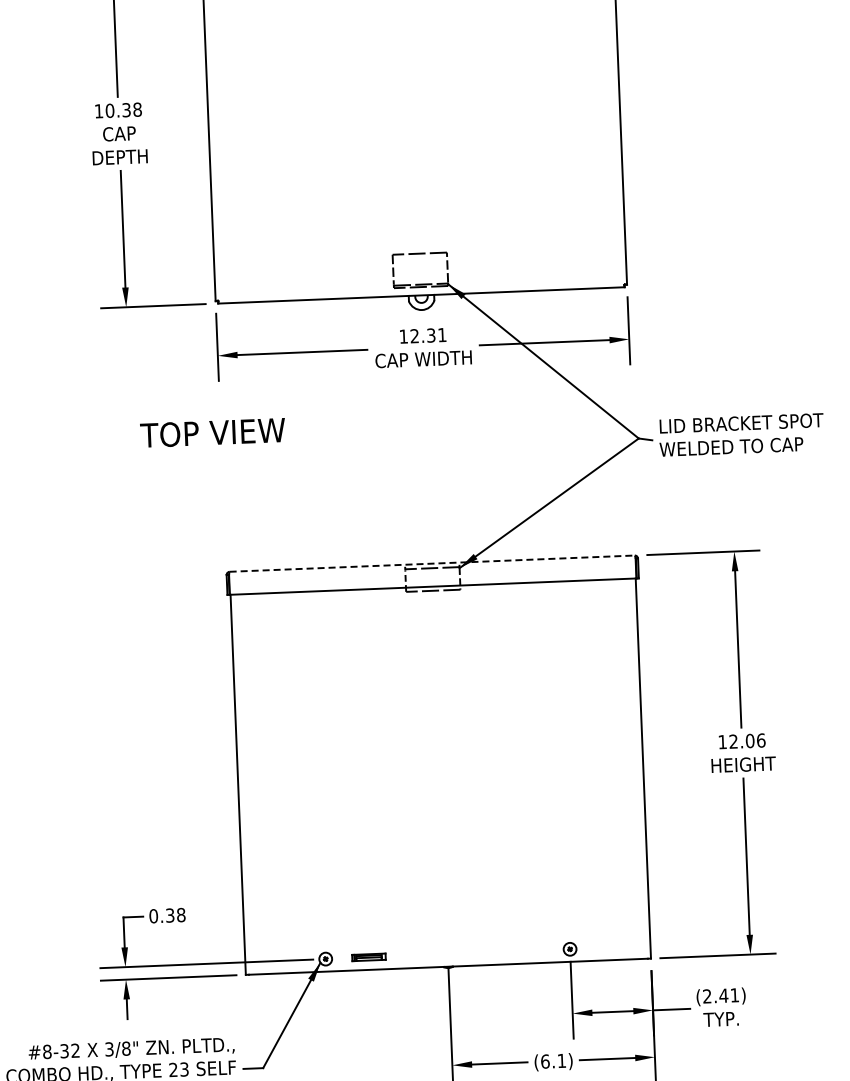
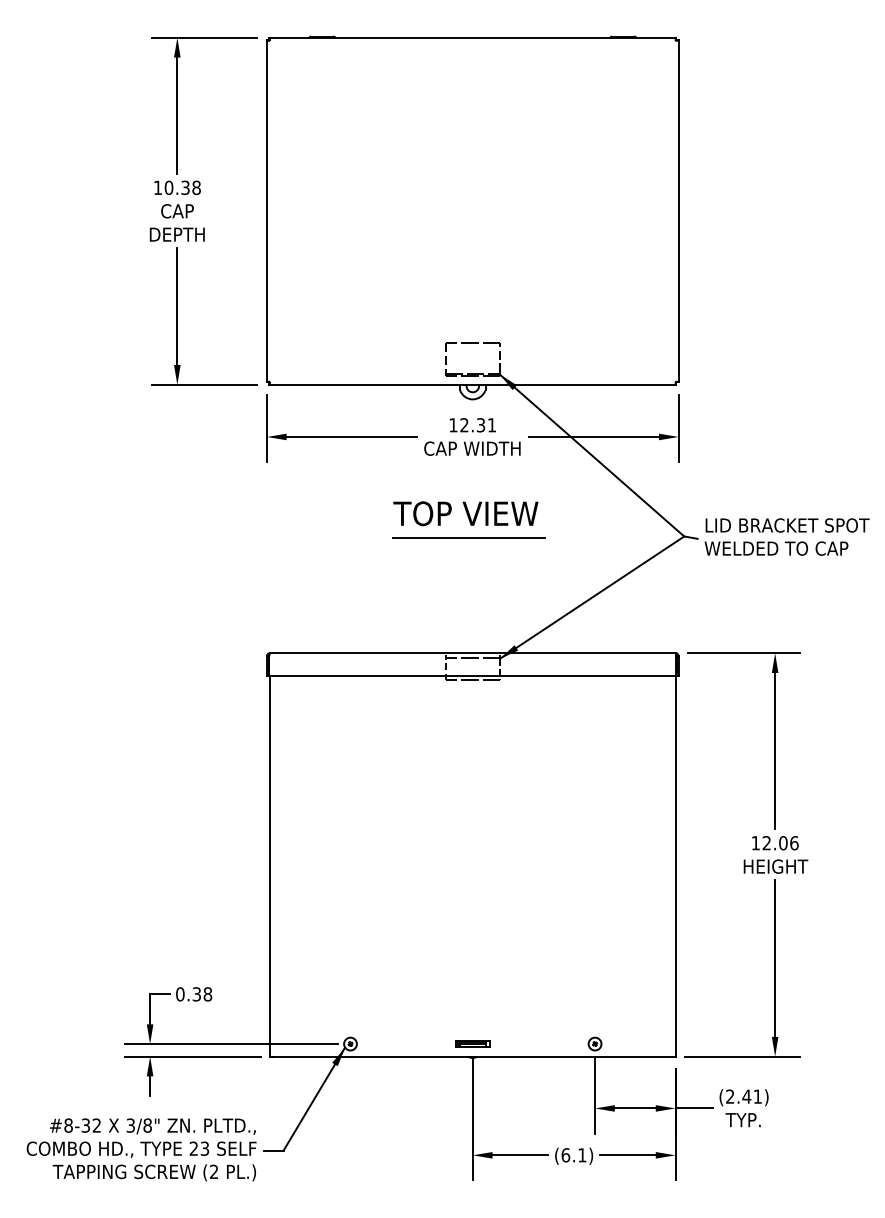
text: (212, 432) -> (465, 513), moved
line: (424, 448) -> (469, 537), added
line: (431, 563) -> (472, 653), dashed -> solid
part: (368, 956) -> (472, 1043), moved

